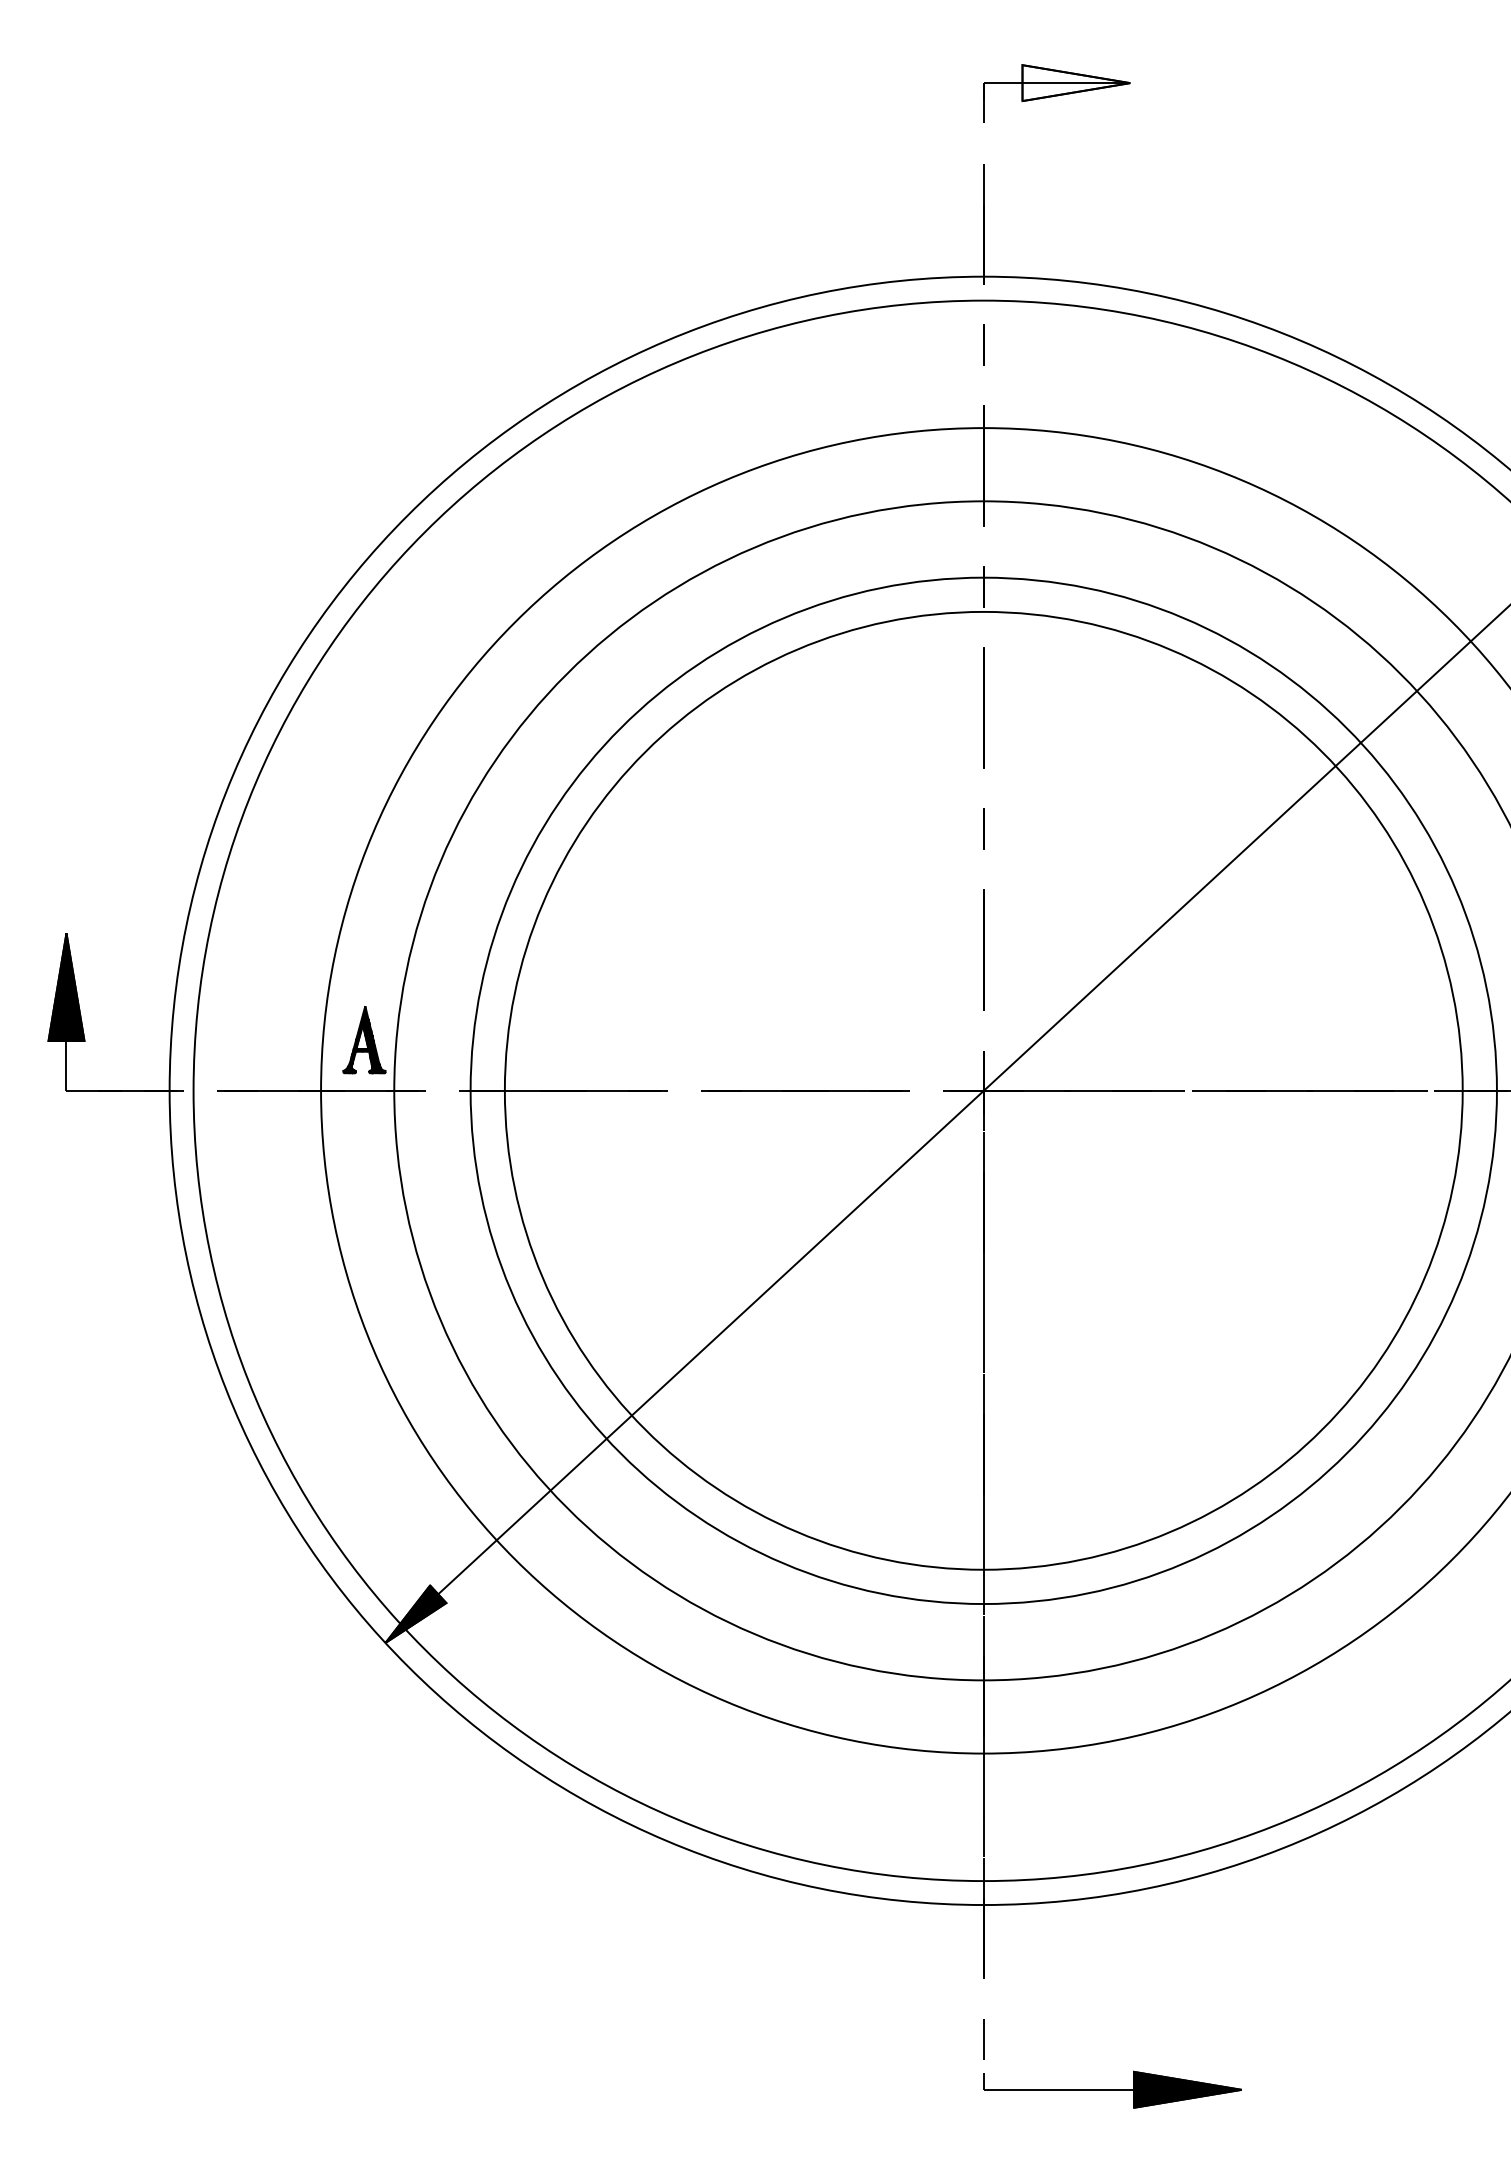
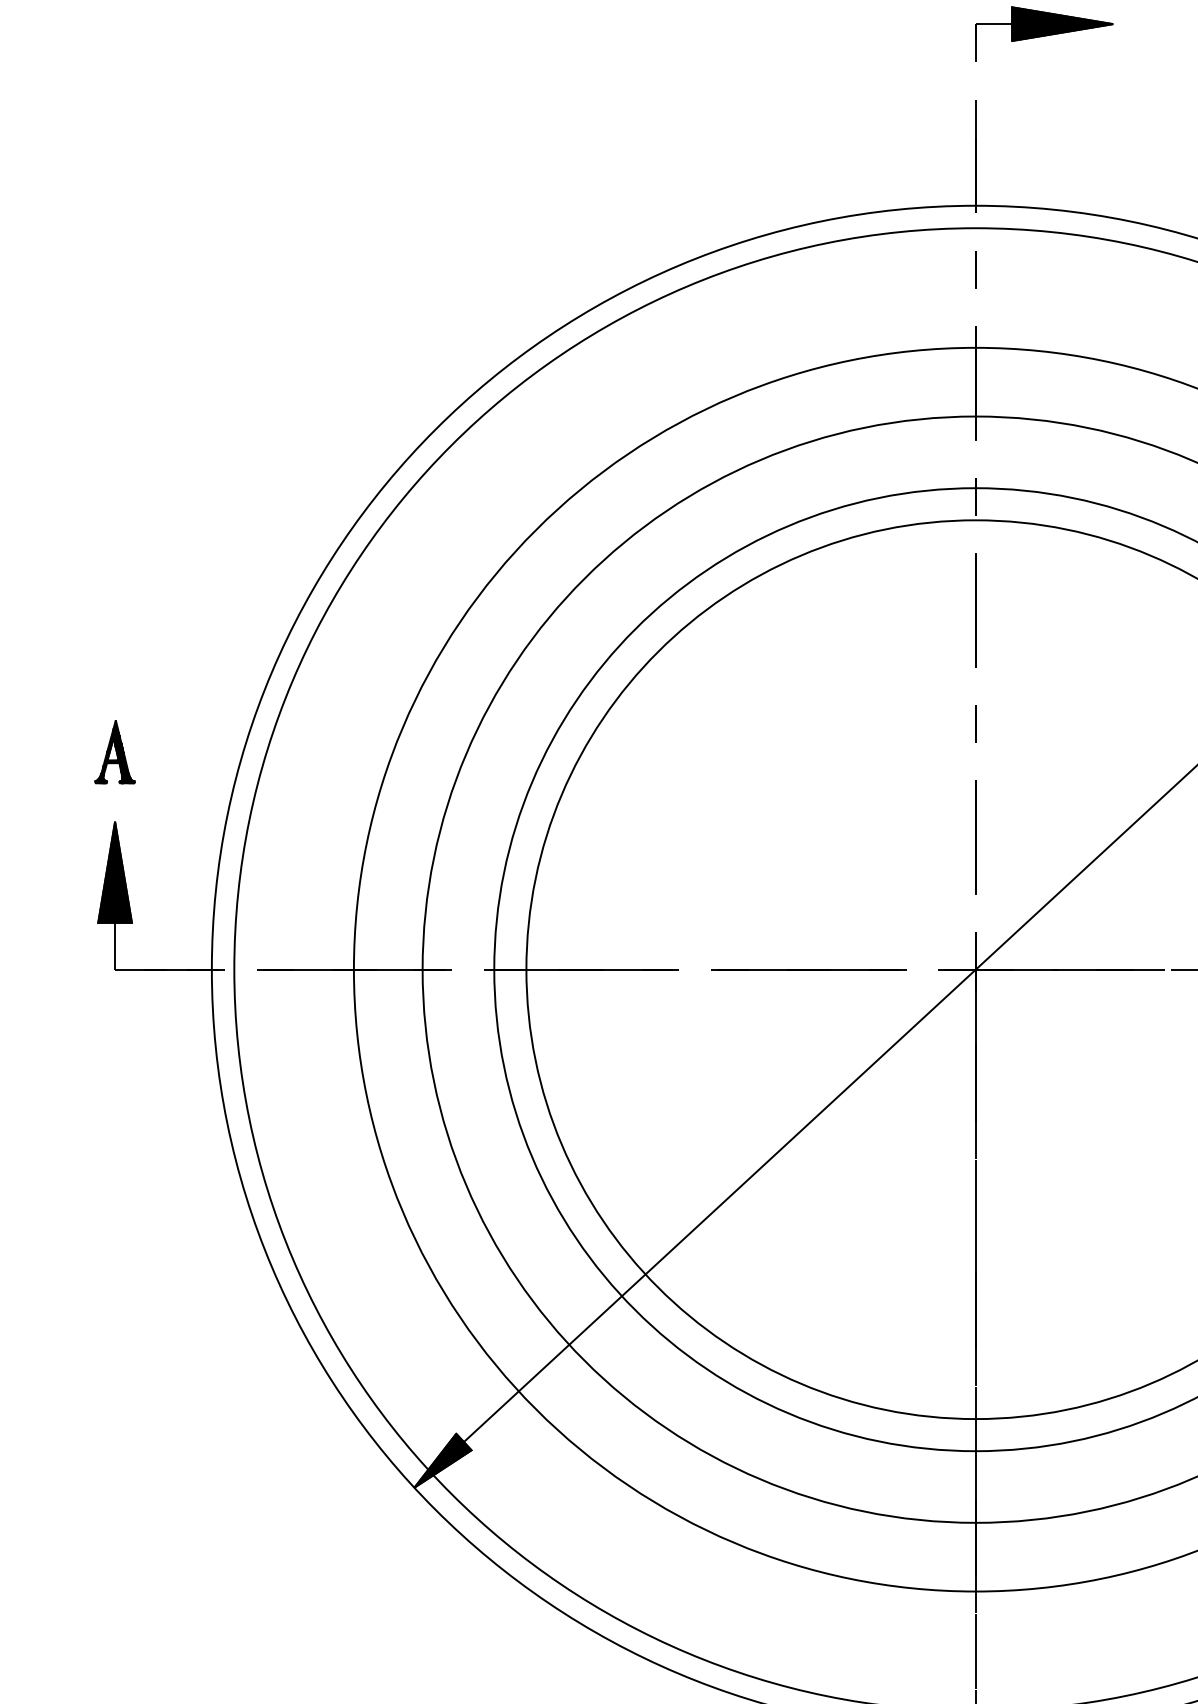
fill: (1076, 83) -> (1062, 24), added
part: (364, 1040) -> (115, 752), moved

